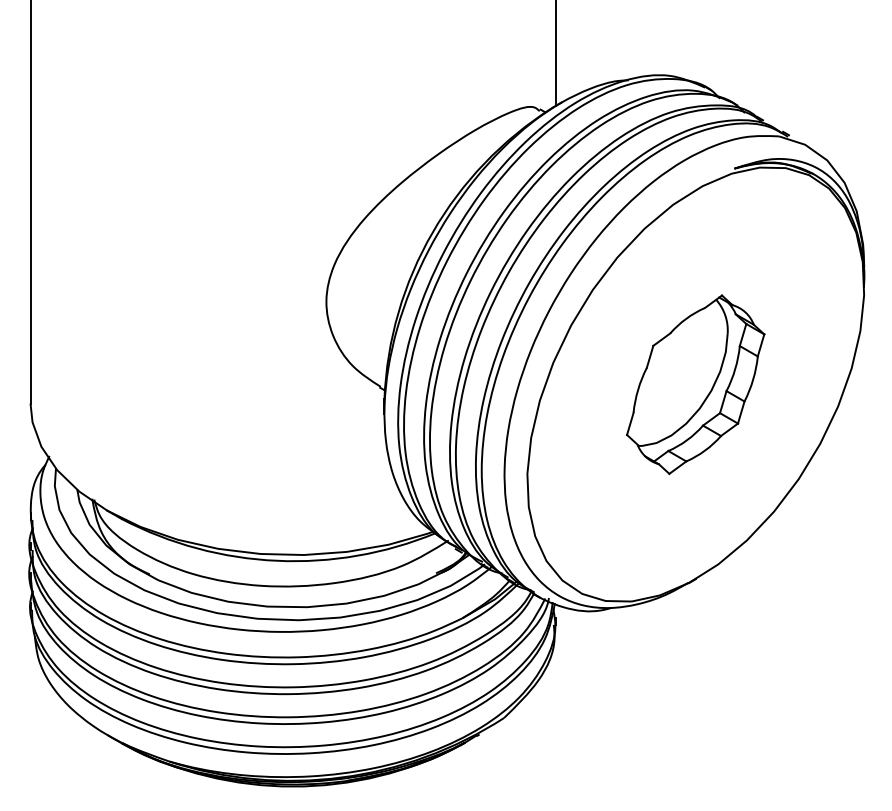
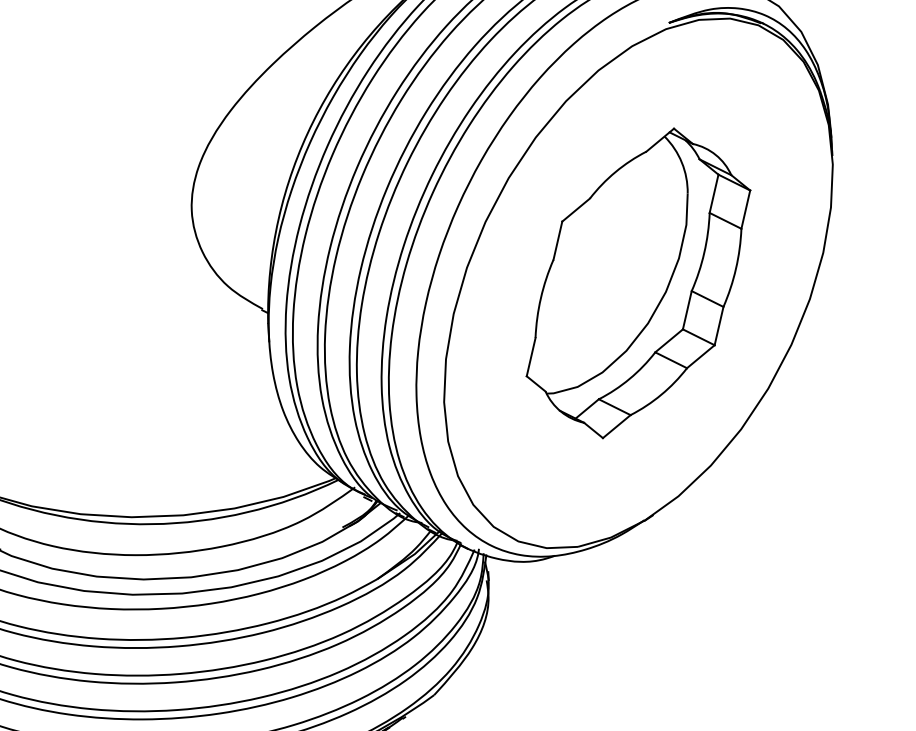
part: (695, 384) -> (638, 283), size x1.43

